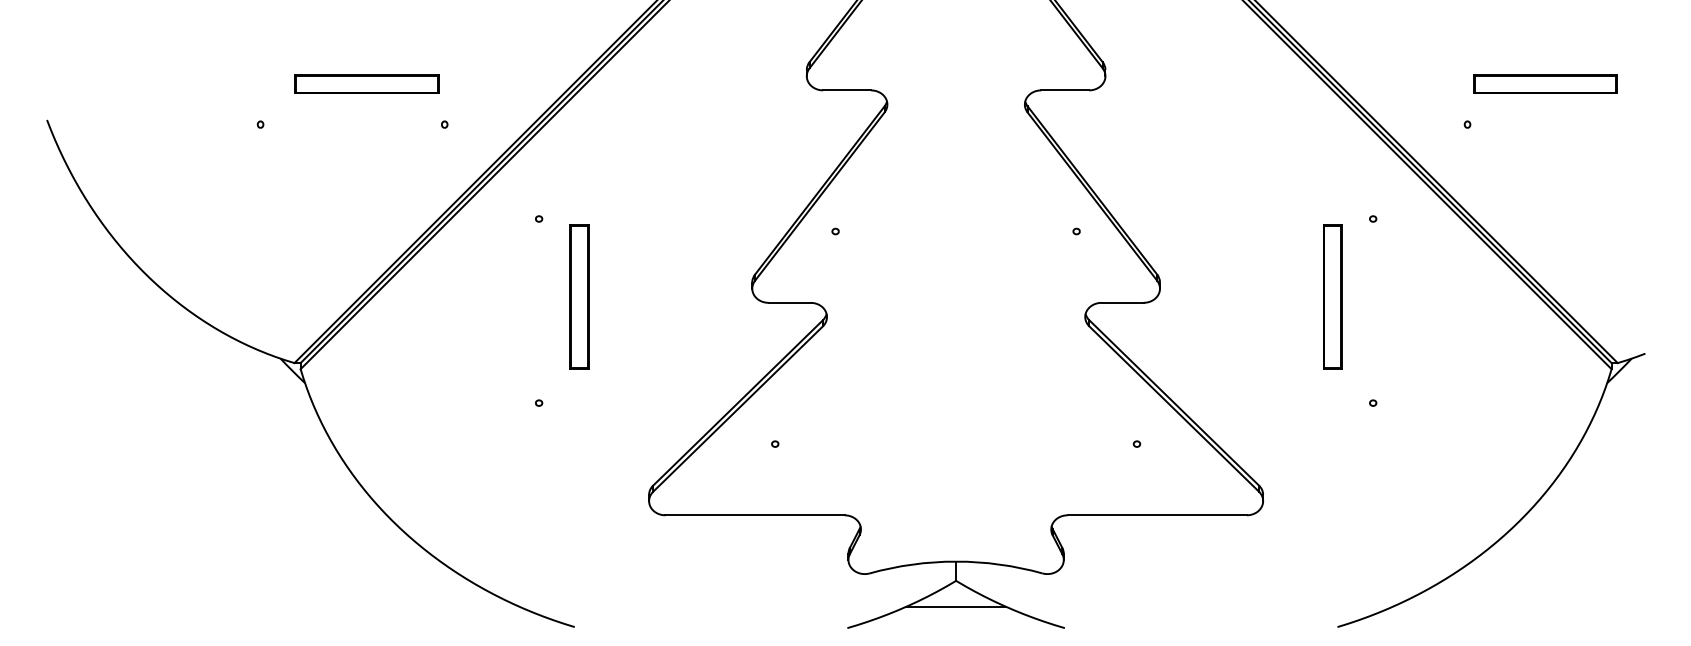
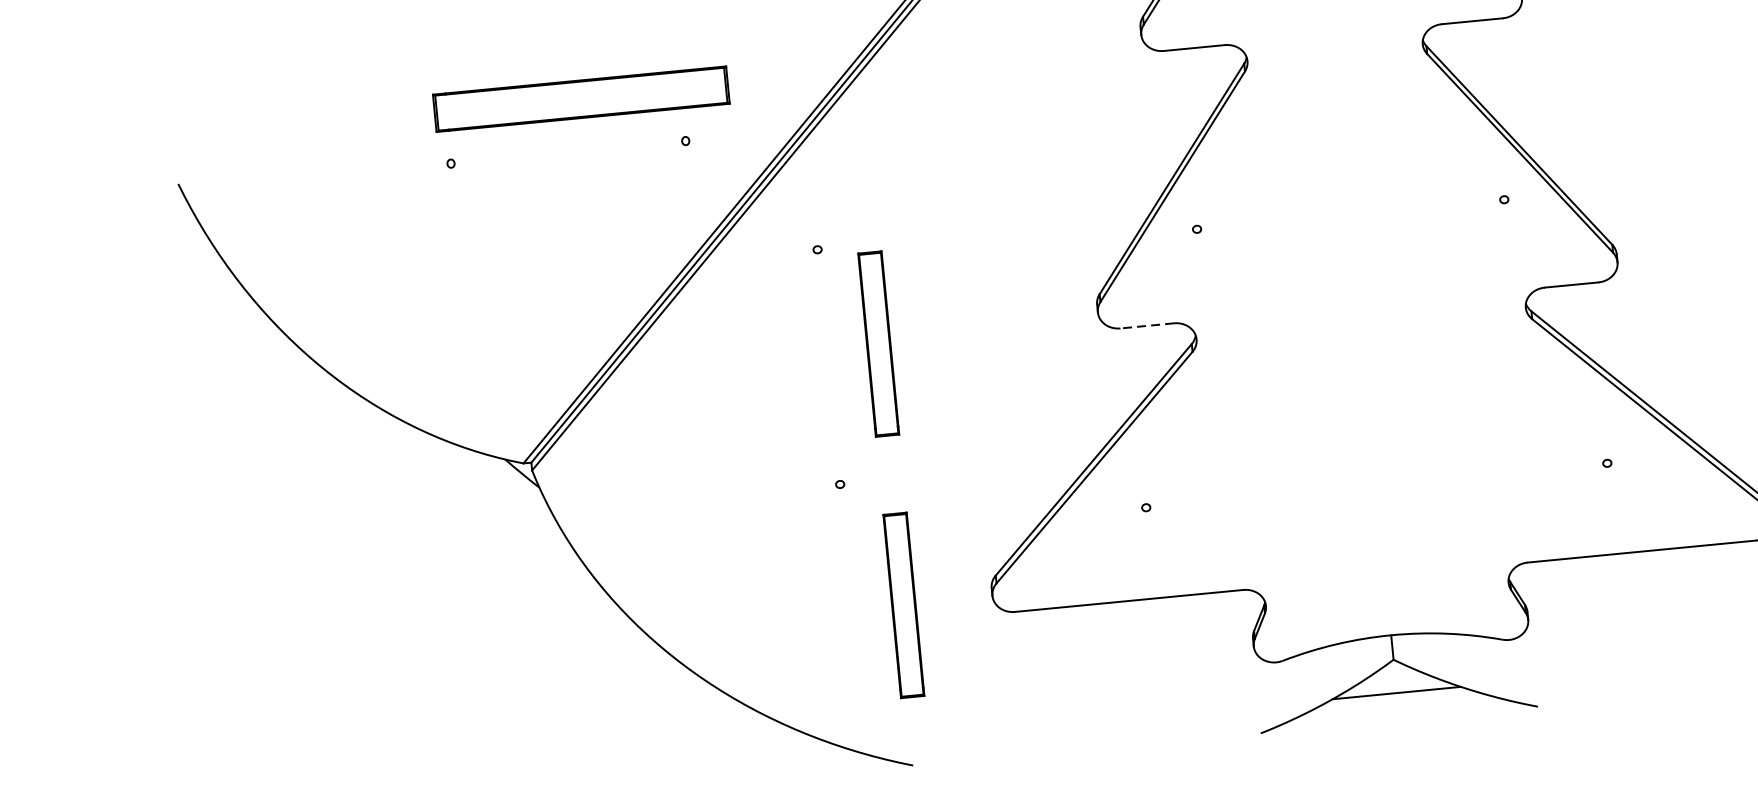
part: (366, 83) -> (580, 98), size x1.6
line: (789, 302) -> (1147, 325), solid -> dashed
part: (579, 501) -> (903, 604), added

